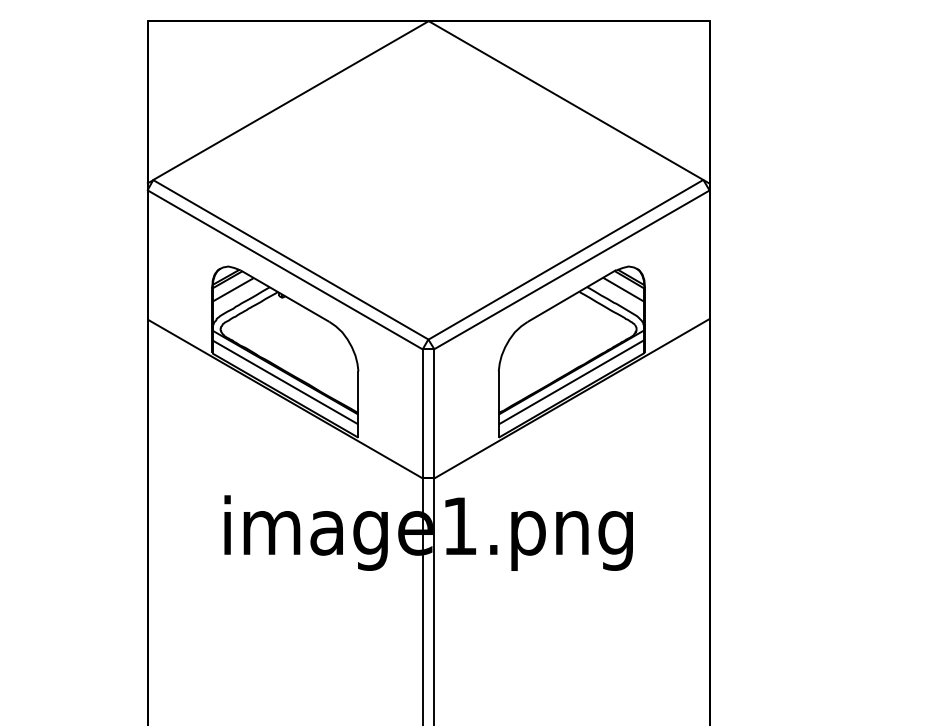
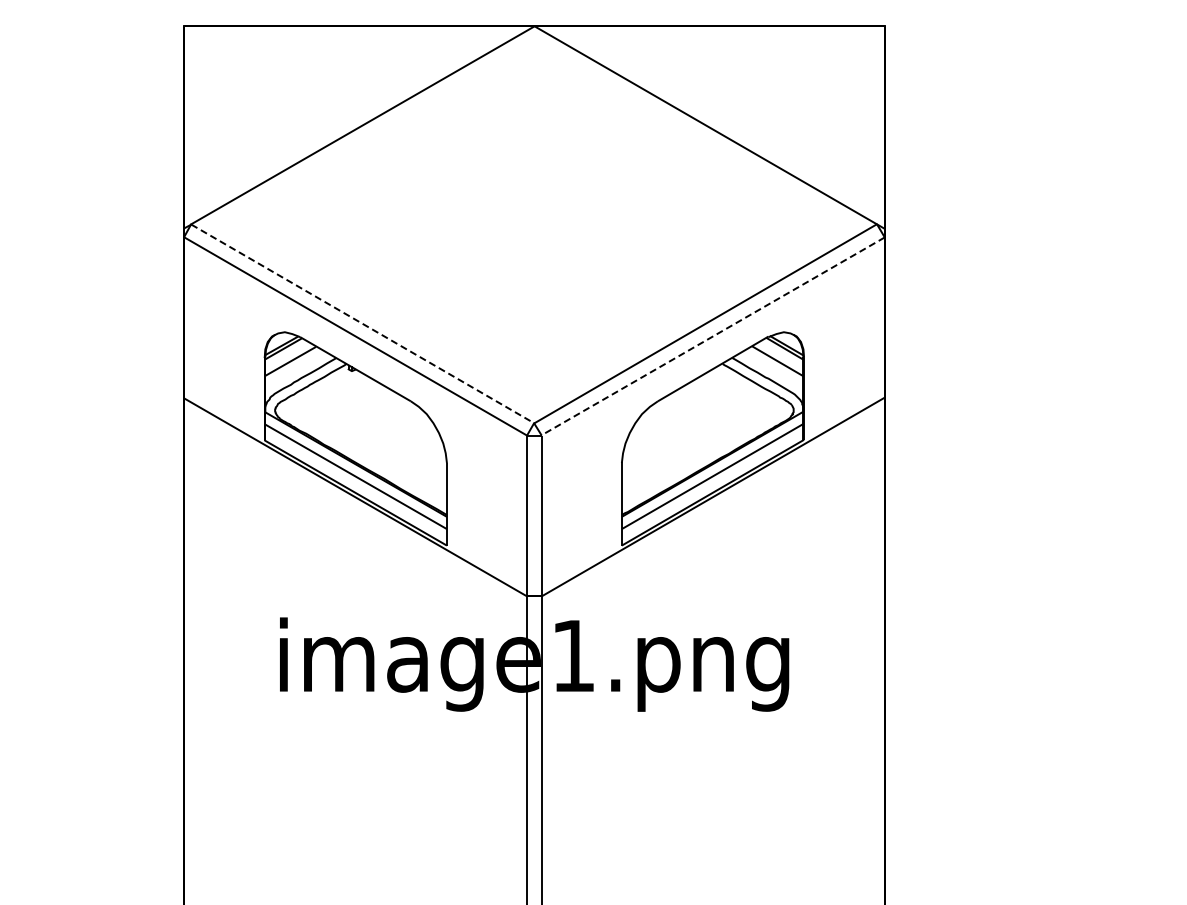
line: (291, 260) -> (363, 324), solid -> dashed
line: (571, 269) -> (712, 336), solid -> dashed

